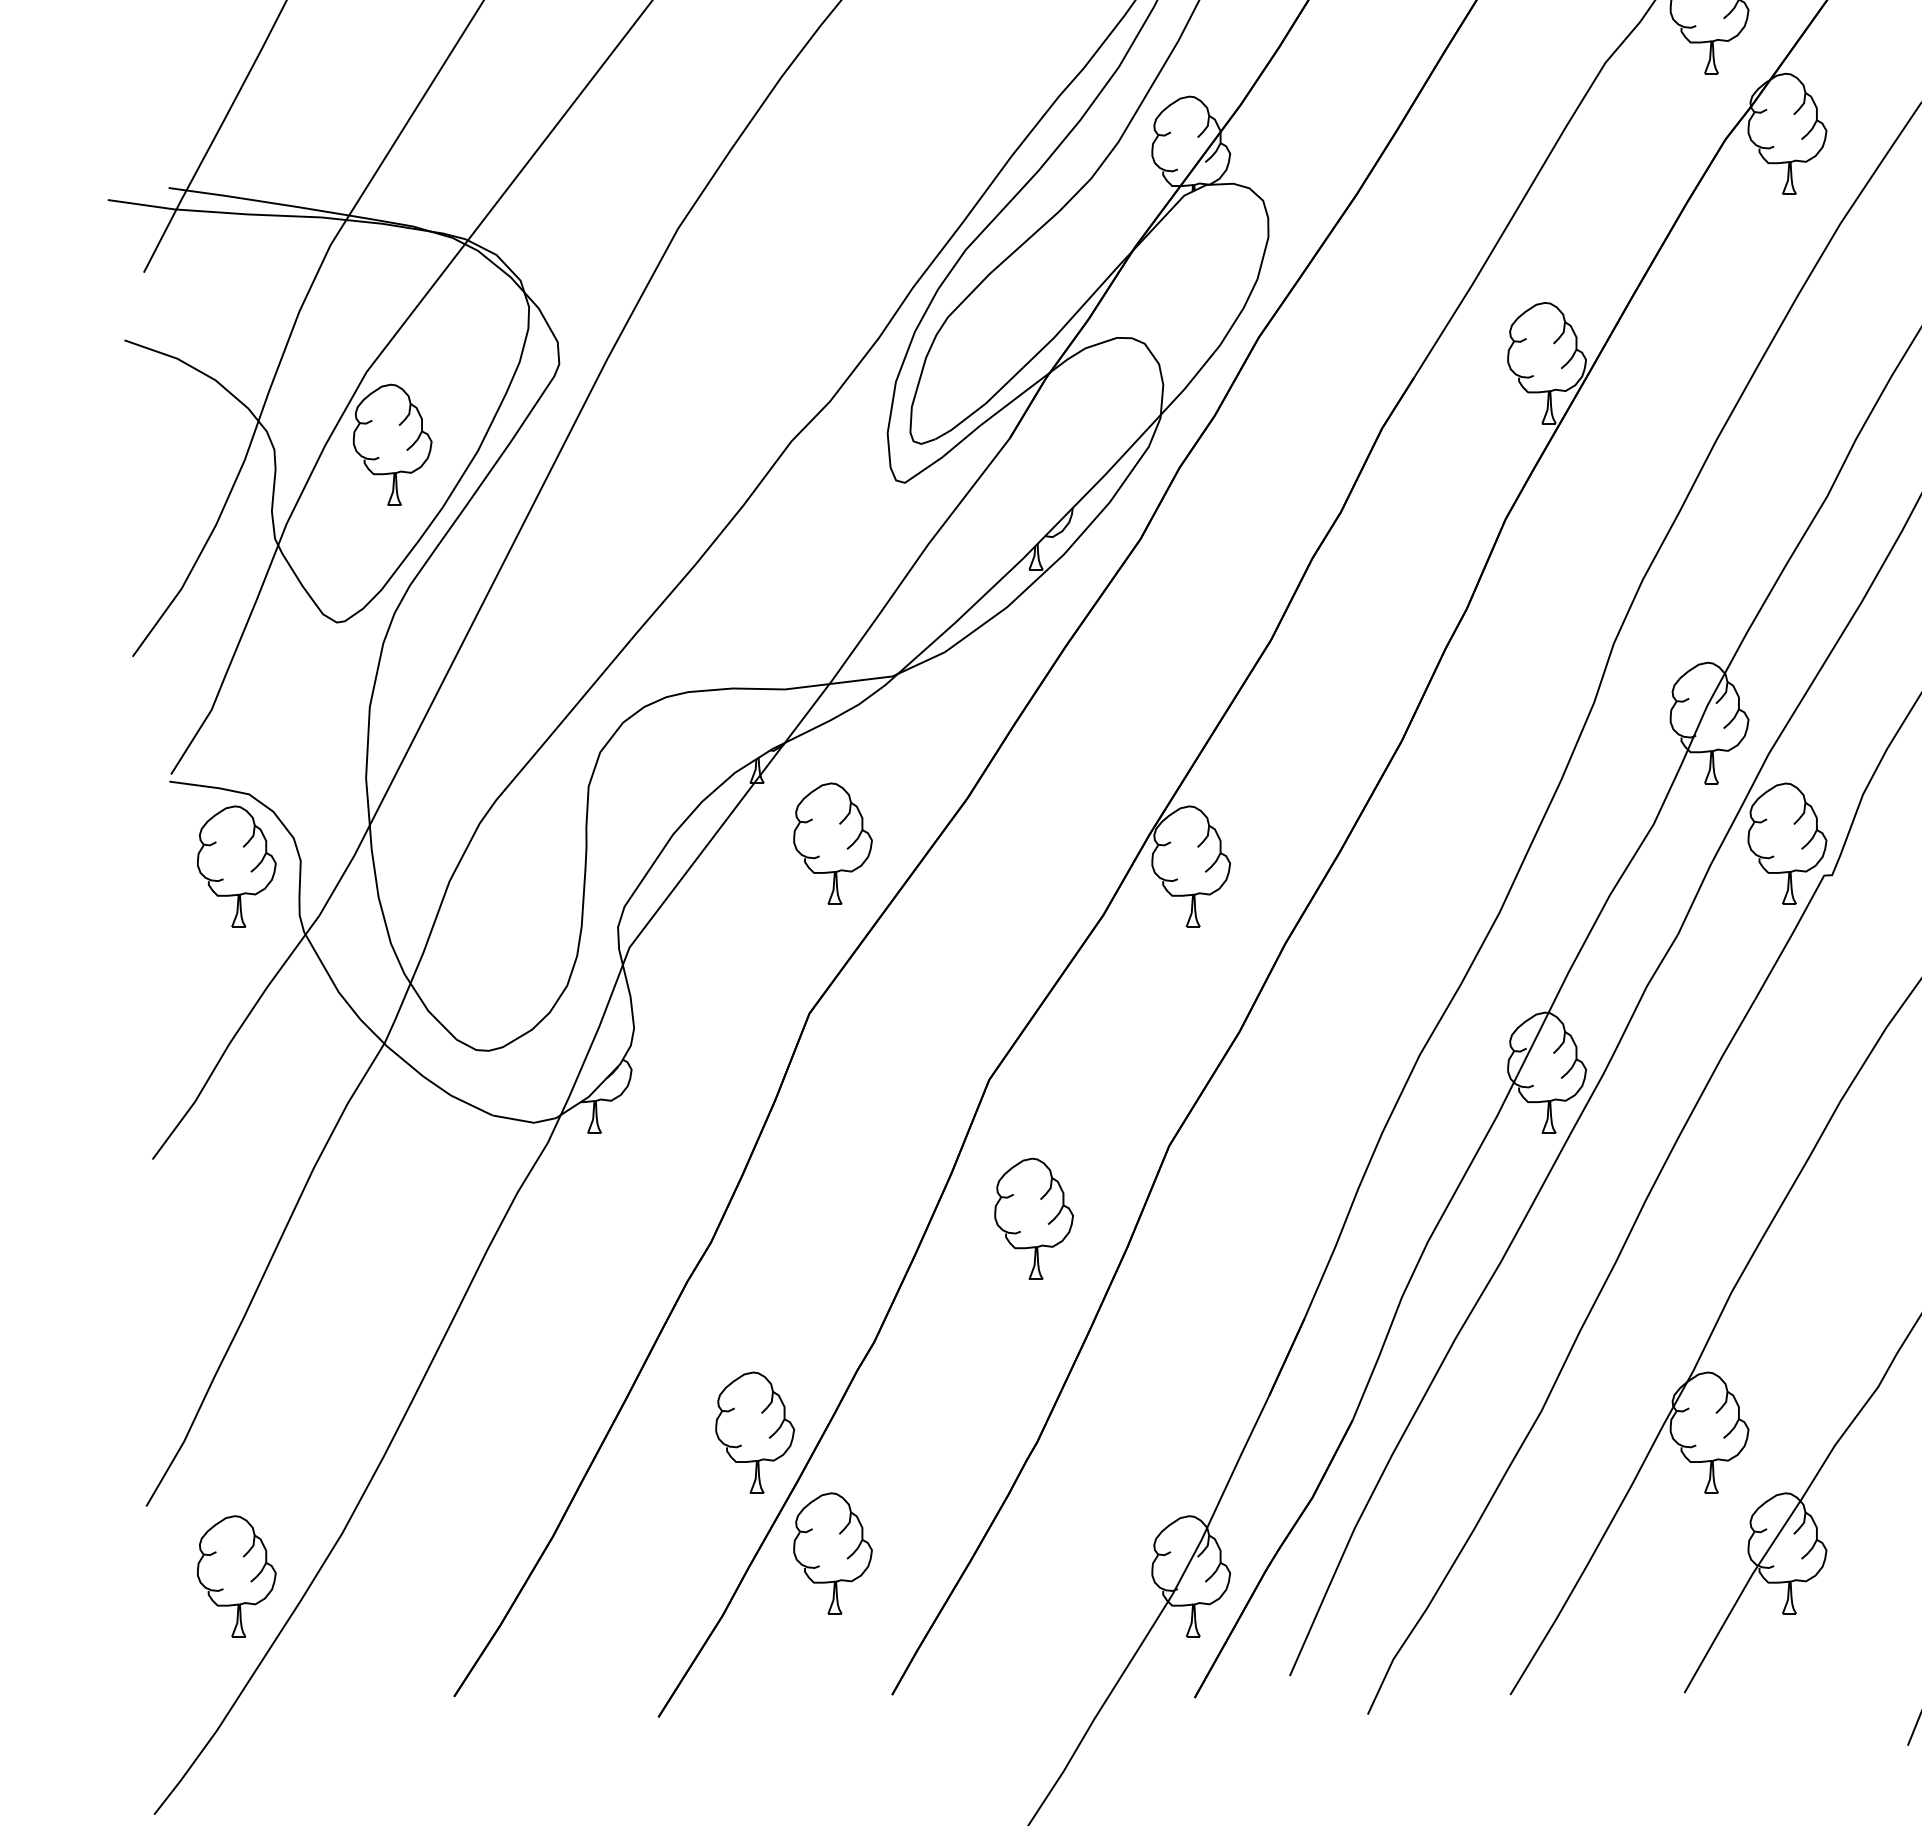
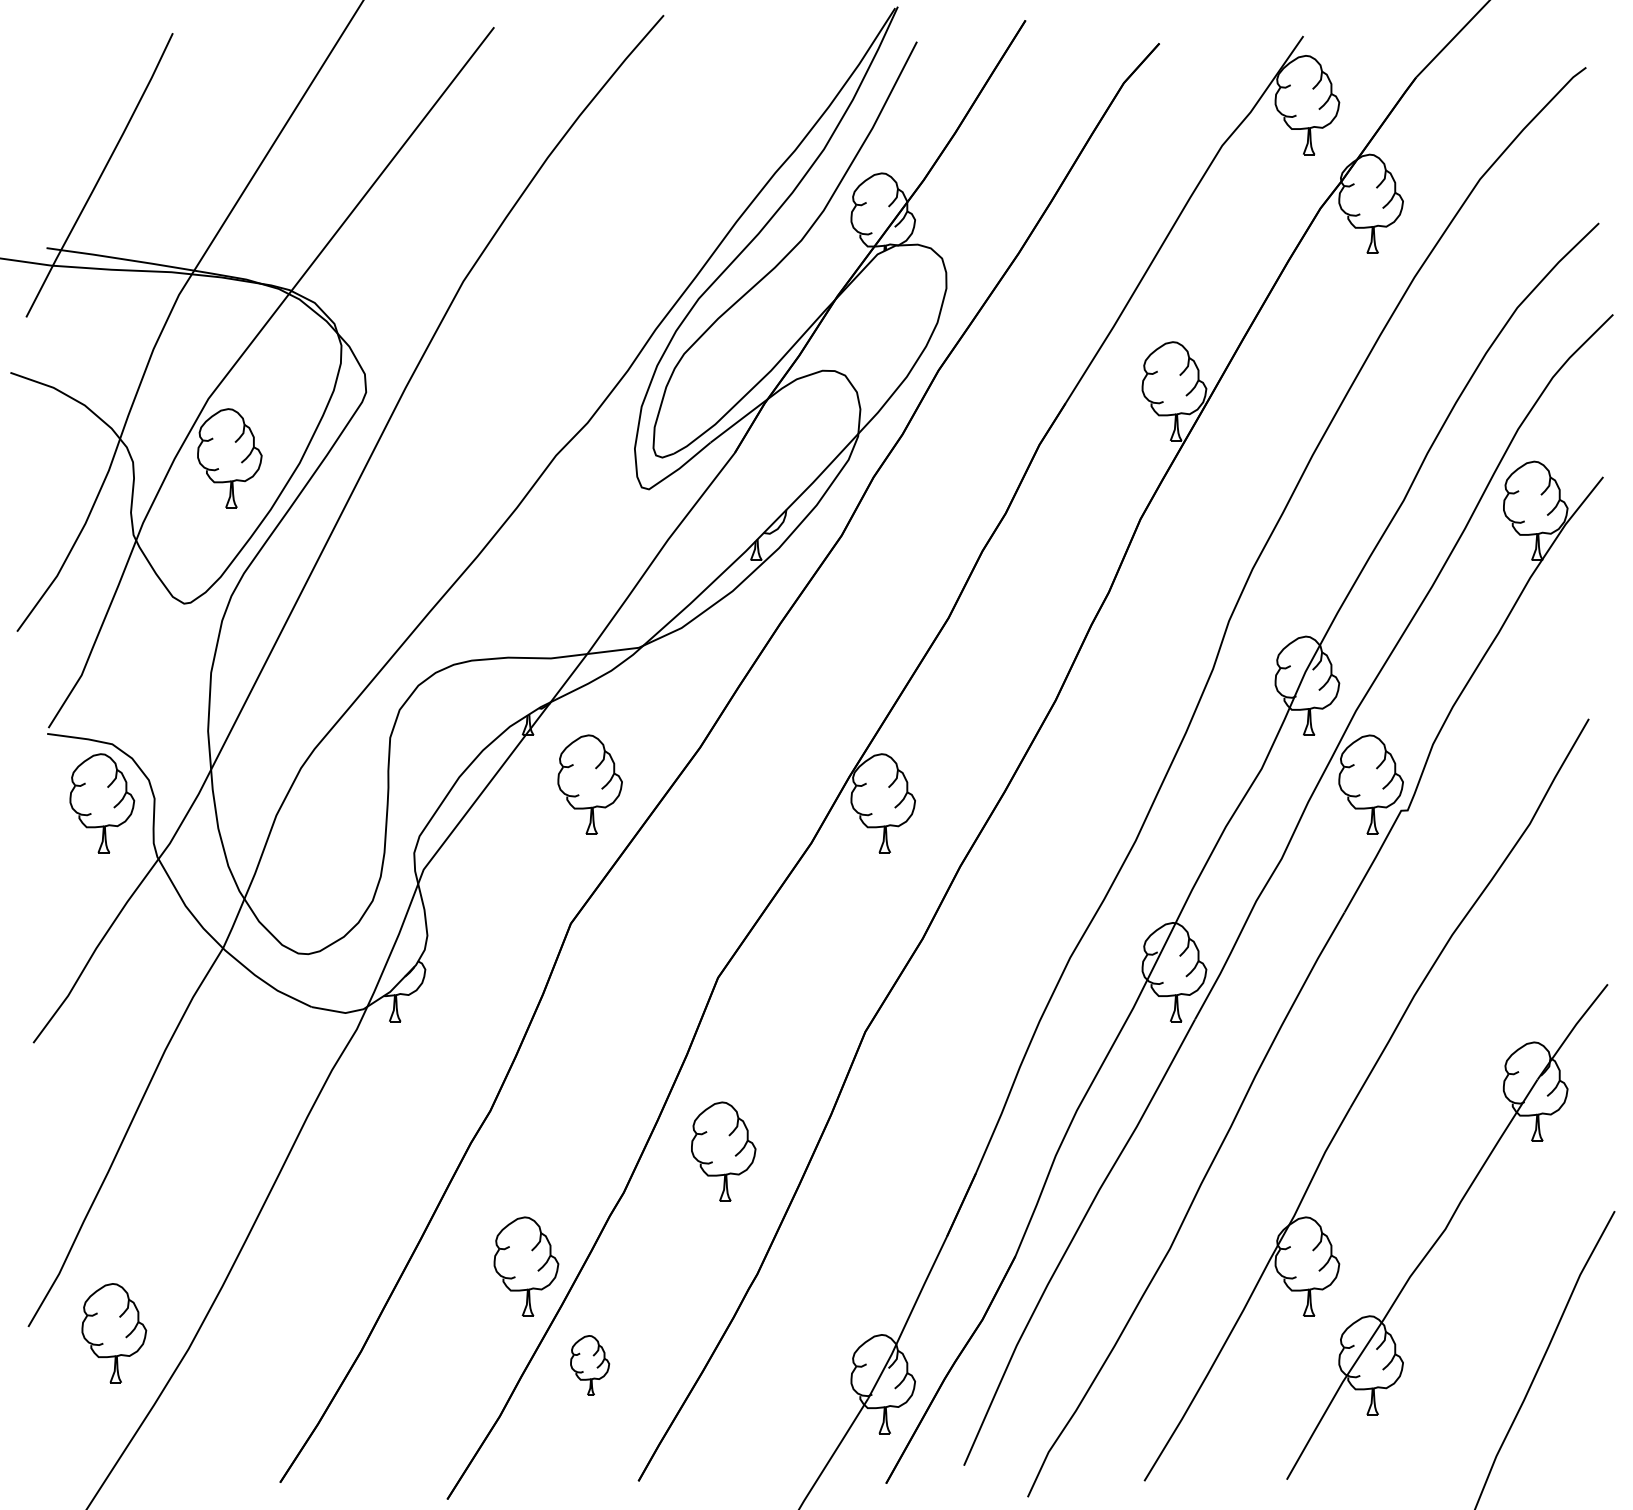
part: (1033, 1218) -> (723, 1151), moved
part: (832, 1553) -> (589, 1365), size x0.6
part: (237, 1576) -> (114, 1333), moved

